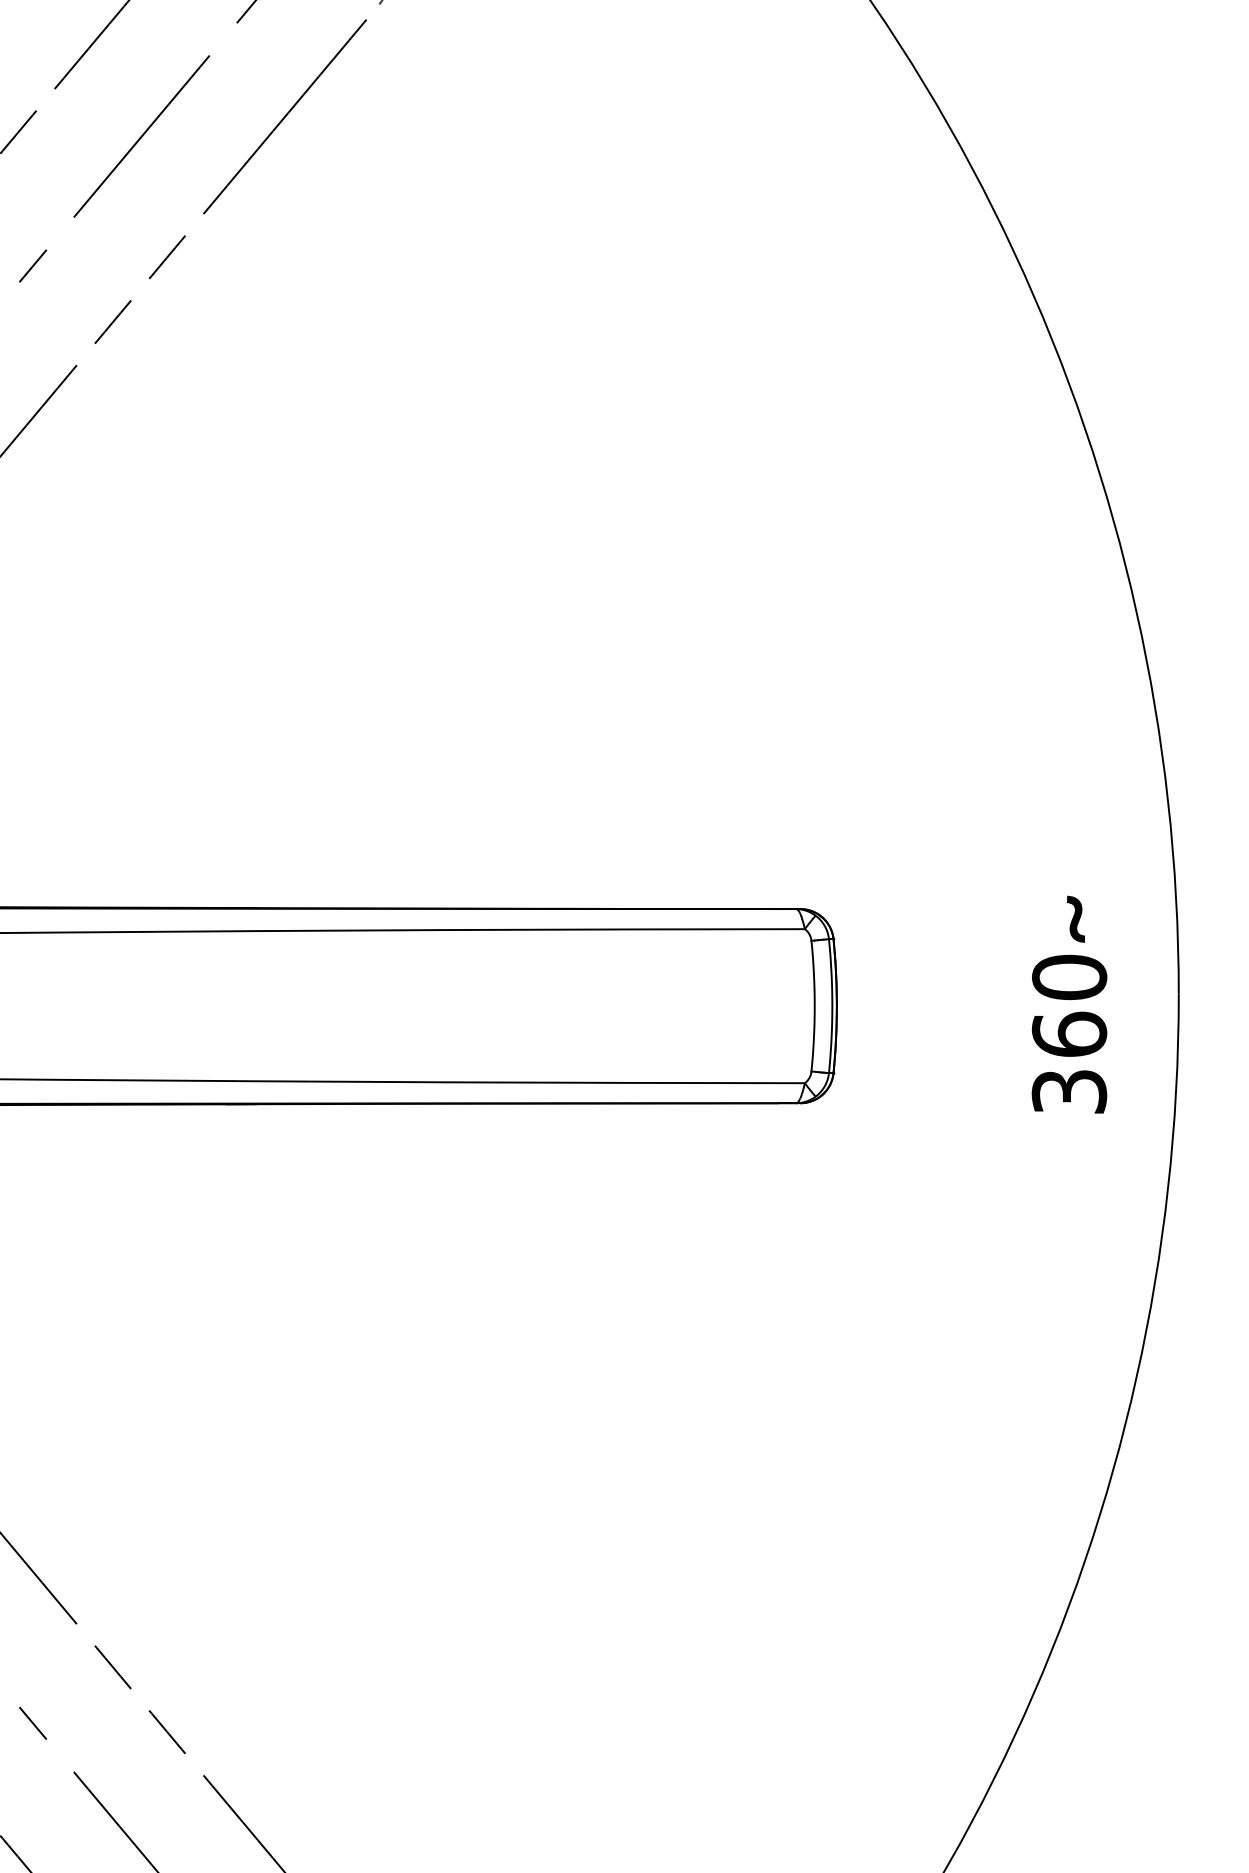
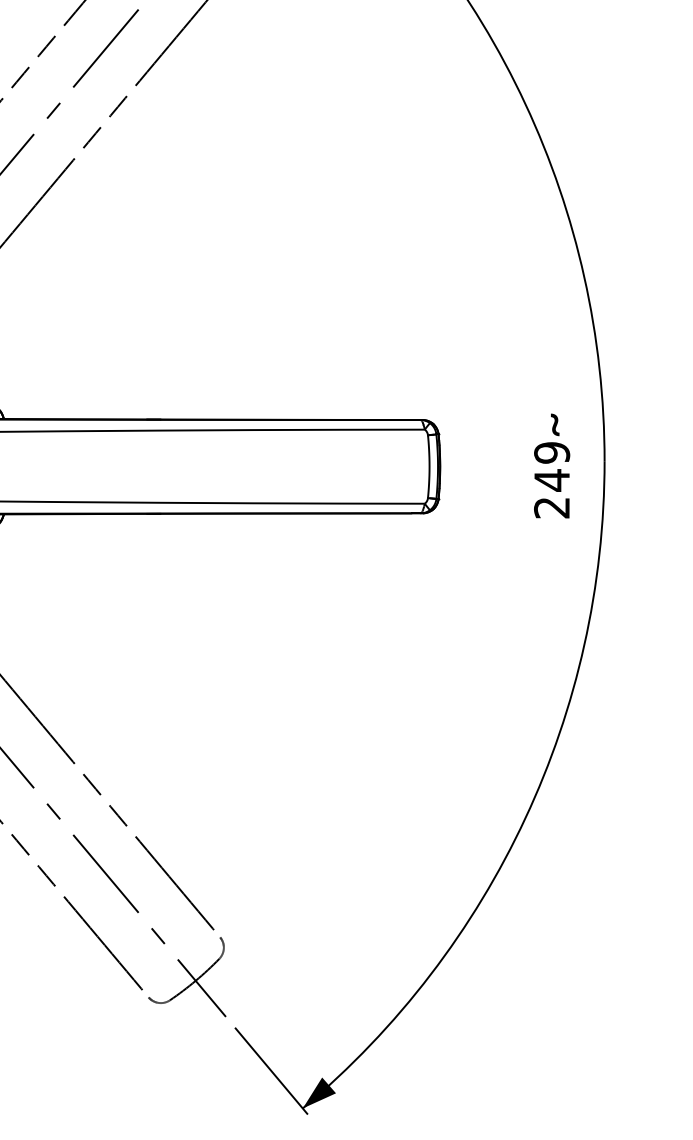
text: (1070, 1034) -> (552, 480), 360 -> 249

